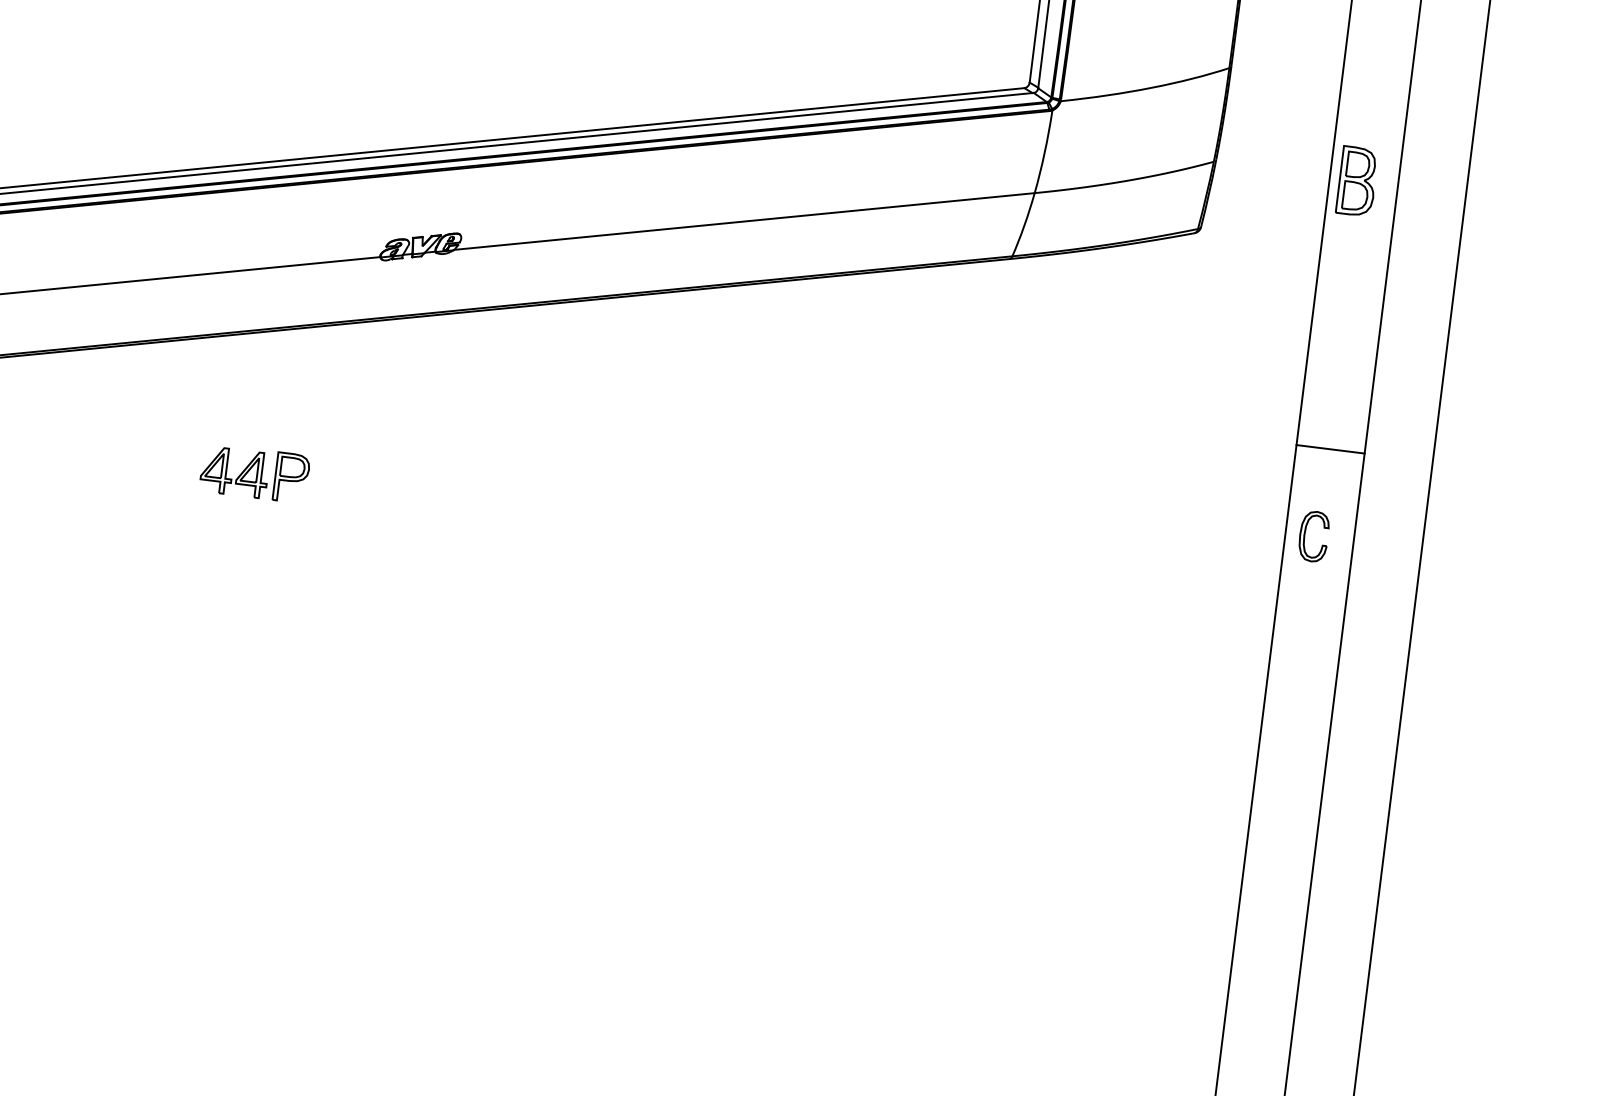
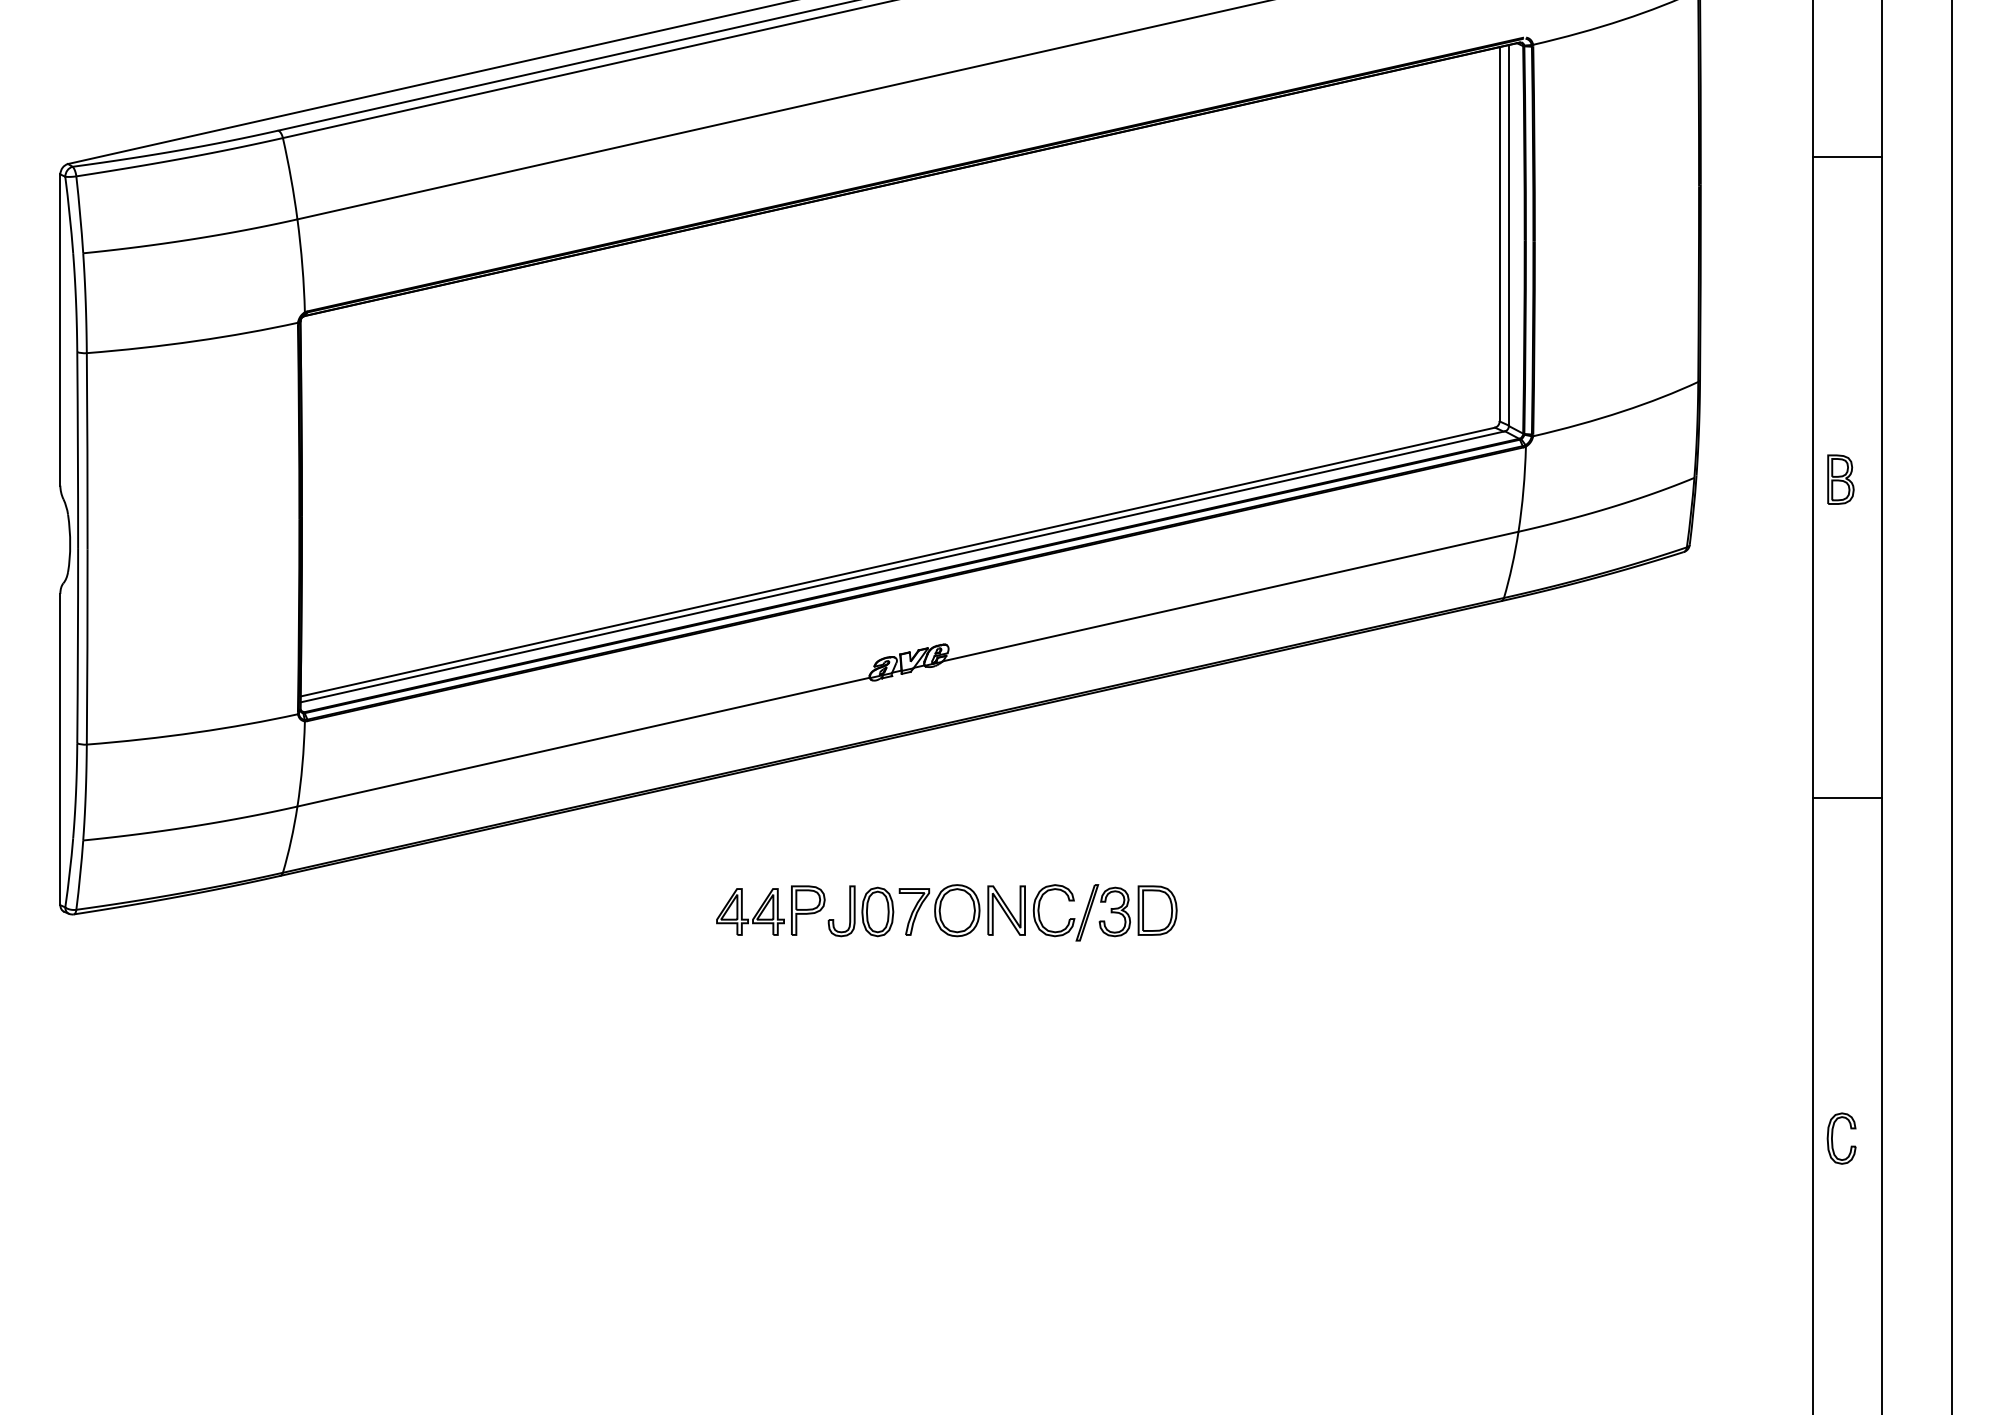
part: (1357, 181) -> (1840, 479), size x0.71
line: (1330, 448) -> (1847, 797), moved
part: (481, 503) -> (1002, 912), added
part: (1306, 531) -> (1833, 1134), moved

